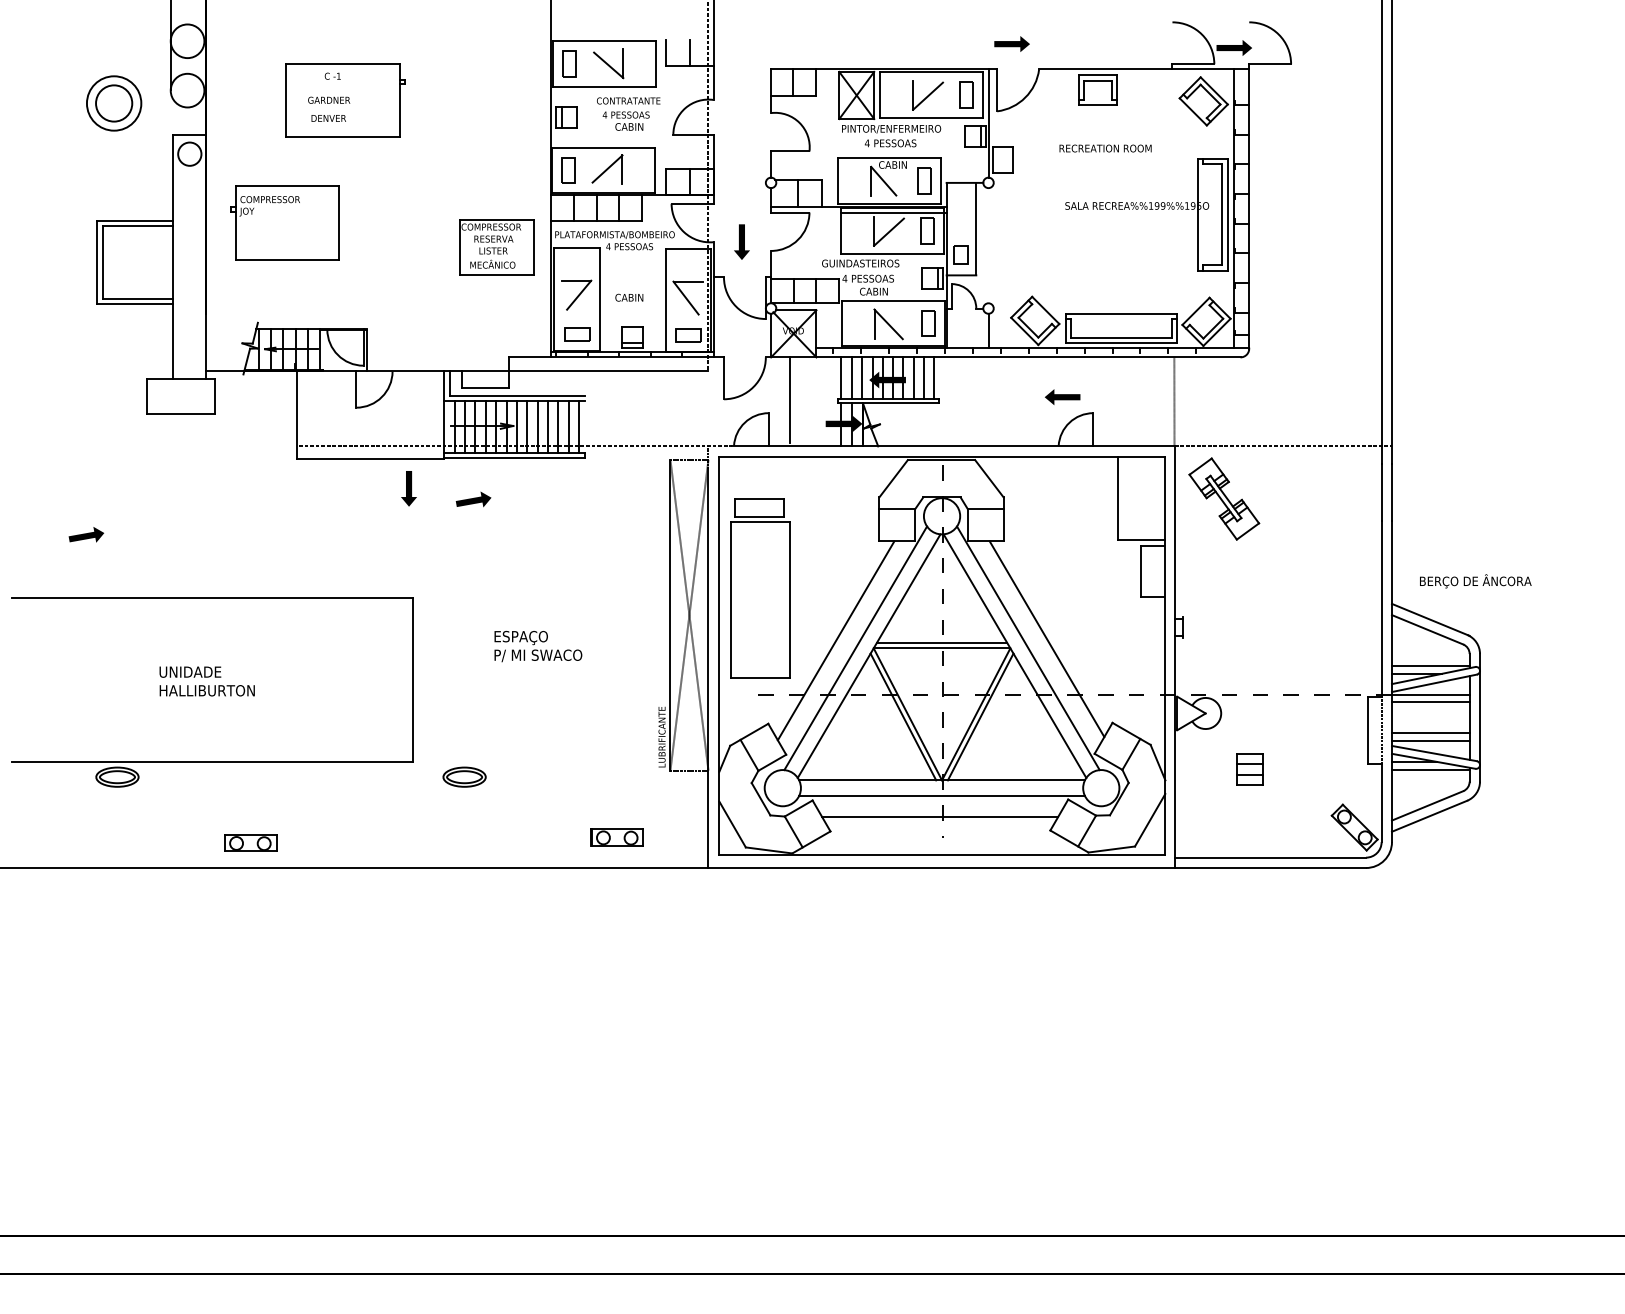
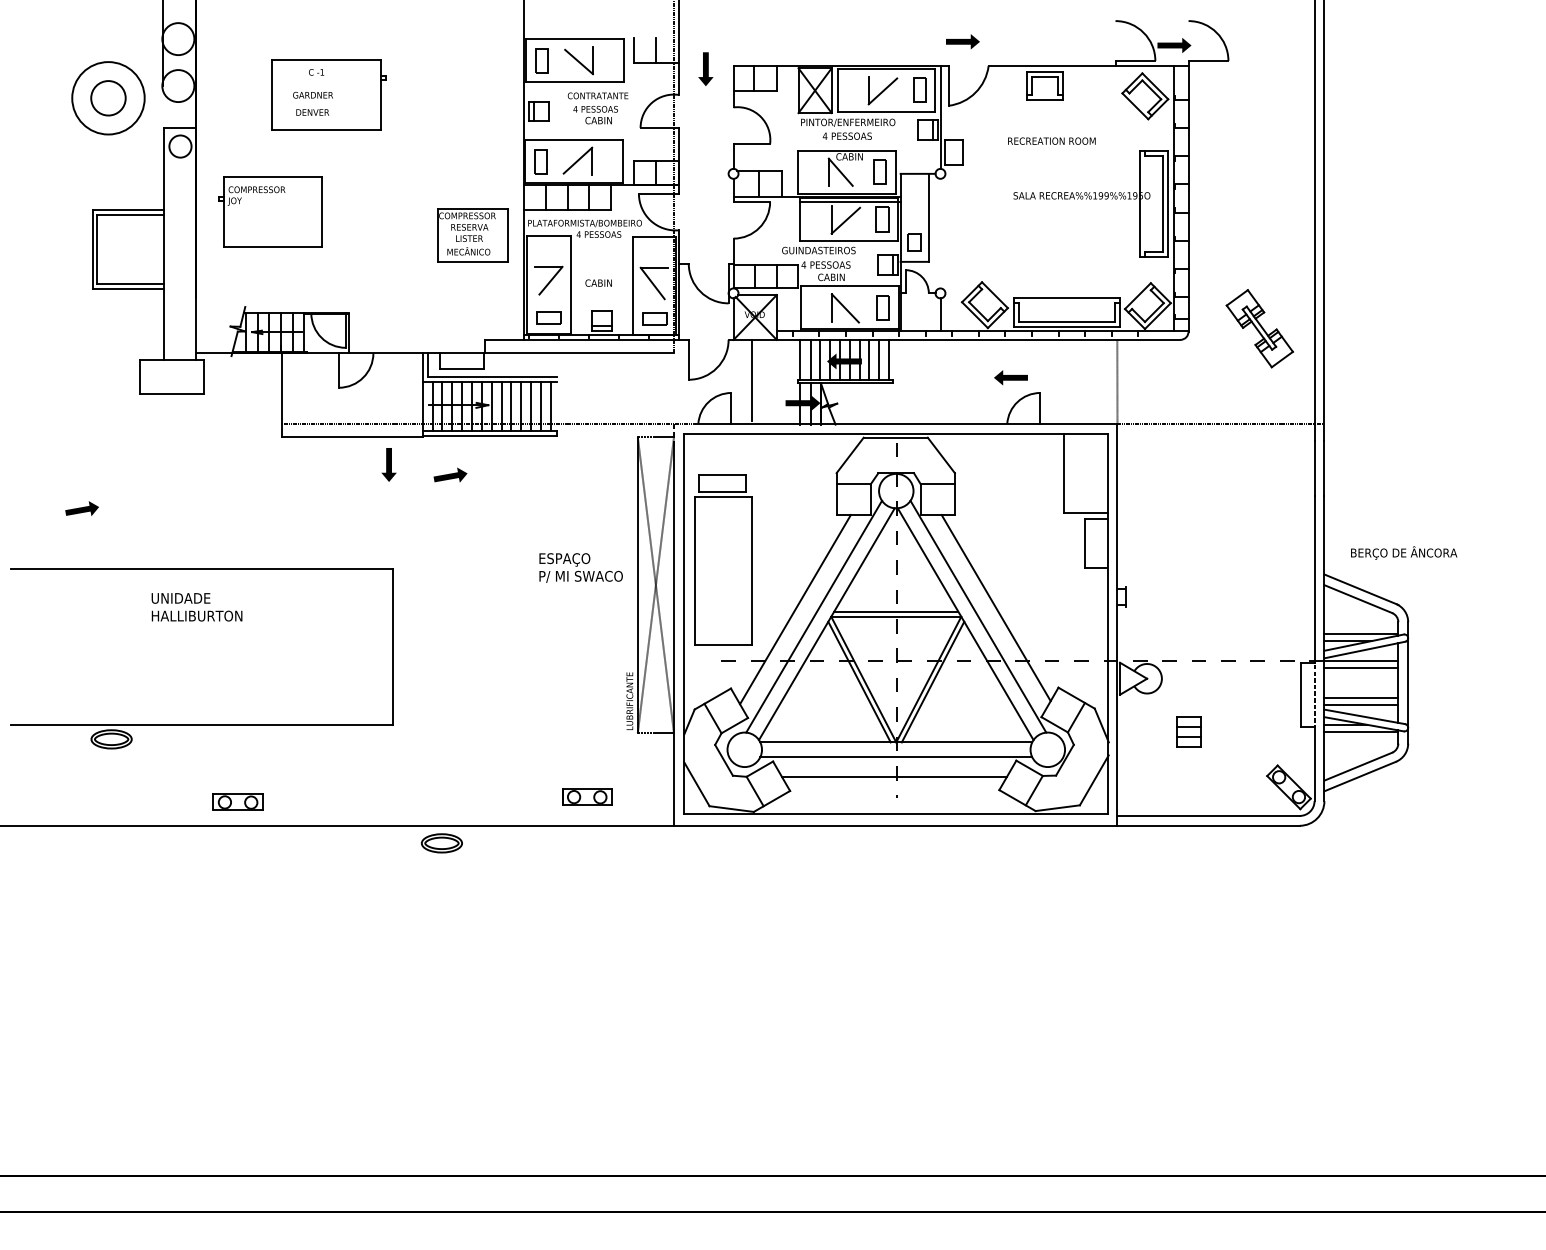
circle: (114, 103) -> (108, 98), size x1.4
part: (741, 241) -> (705, 68), moved
part: (1223, 498) -> (1259, 328), moved
text: (537, 645) -> (580, 567), moved
text: (206, 681) -> (196, 607), moved
part: (464, 777) -> (441, 843), moved

